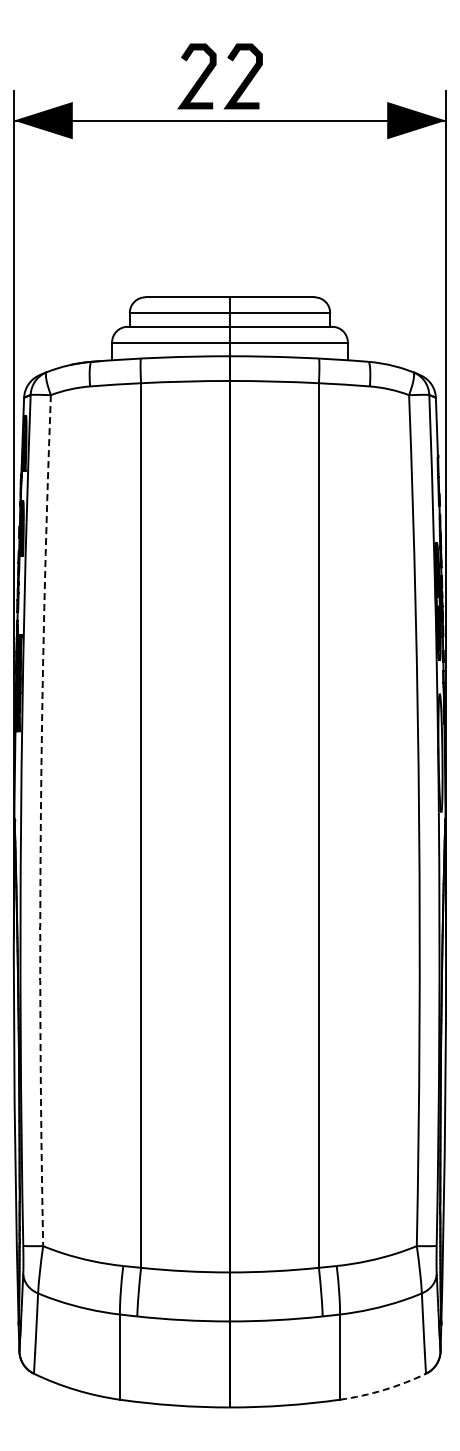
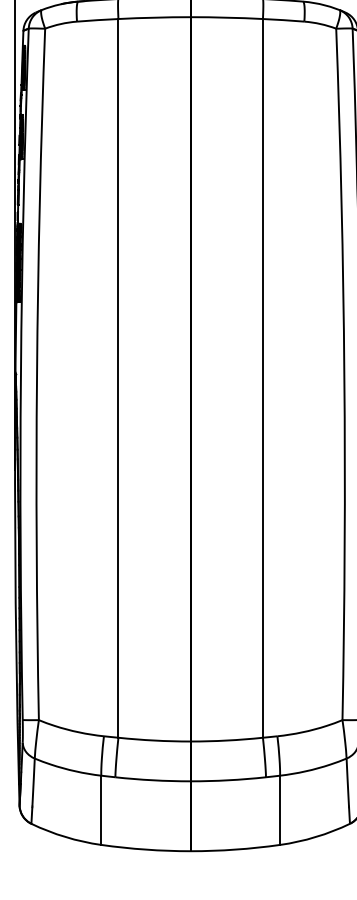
arc: (40, 820) -> (36, 374), dashed -> solid
arc: (384, 1390) -> (316, 837), dashed -> solid

